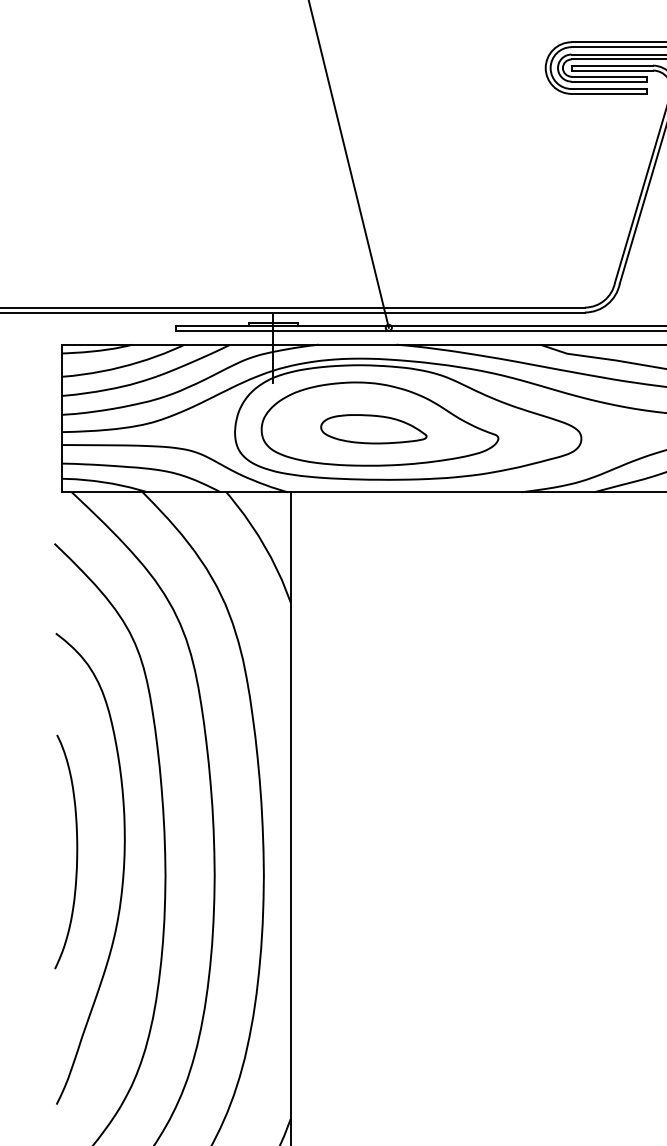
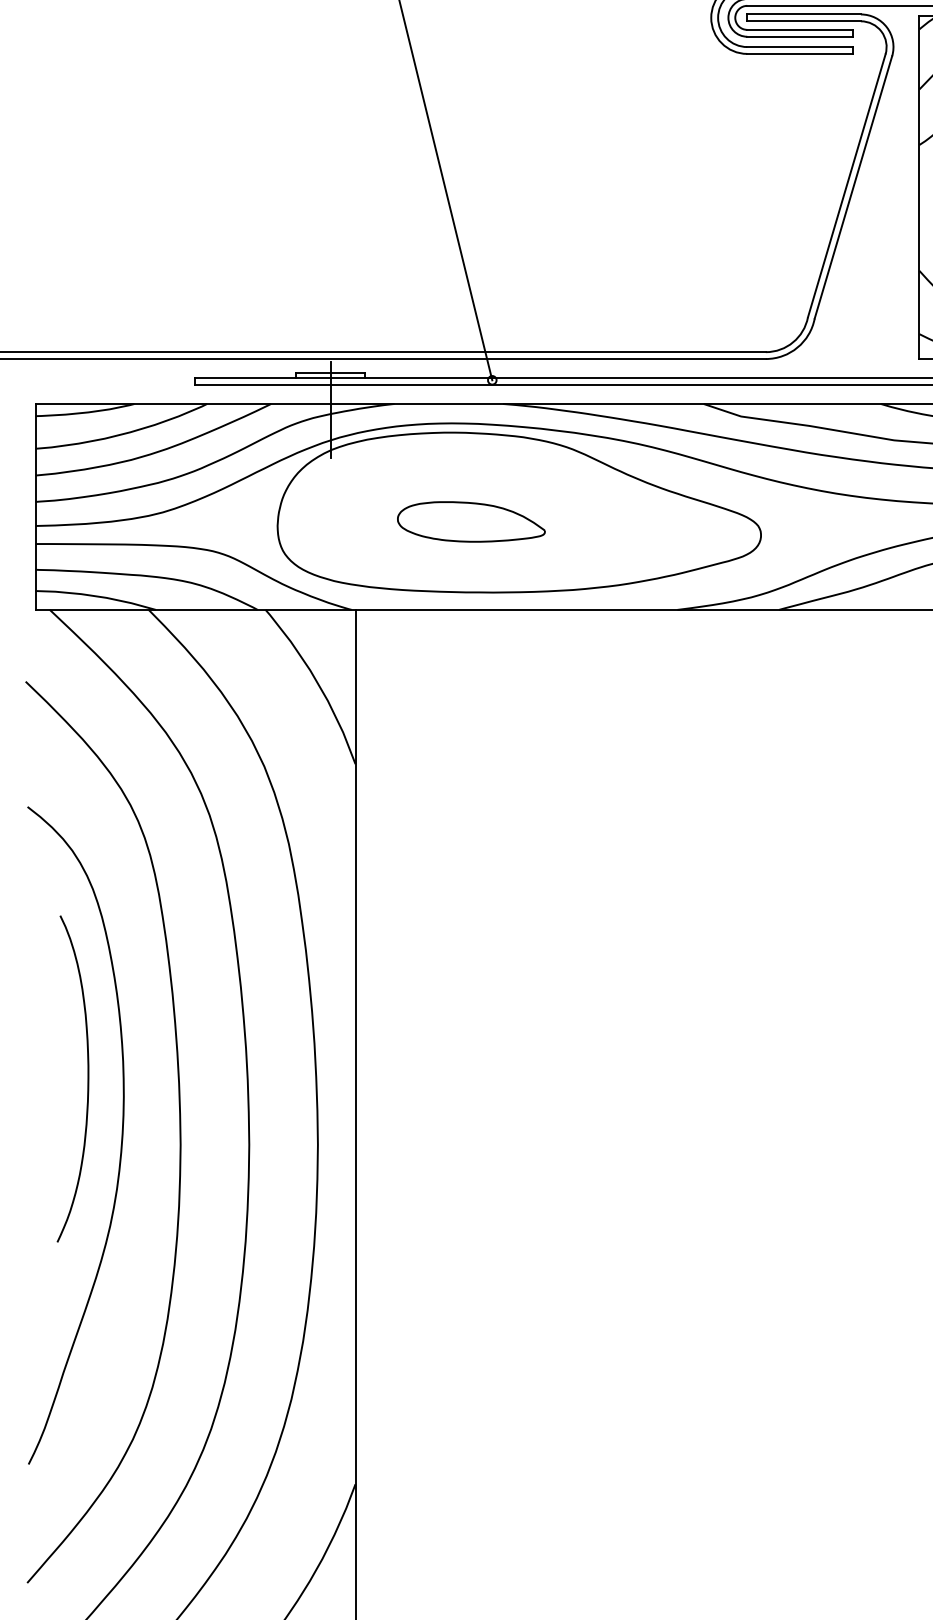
part: (380, 423) -> (480, 514), removed
curve: (76, 851) -> (87, 1078), moved

